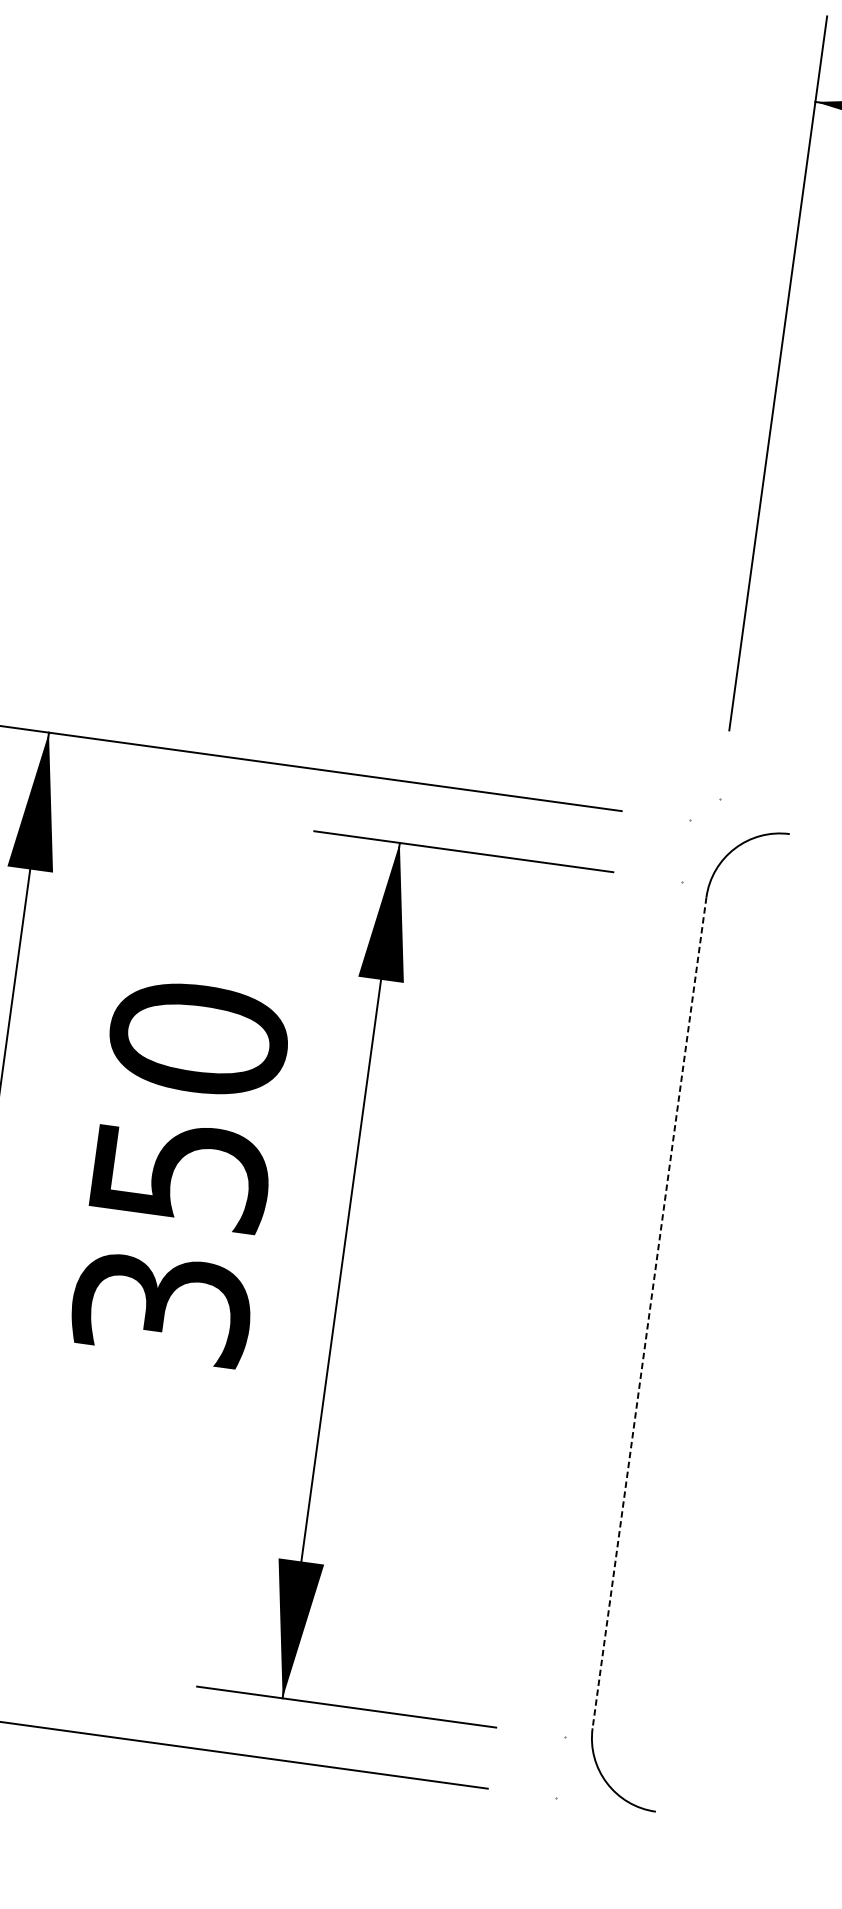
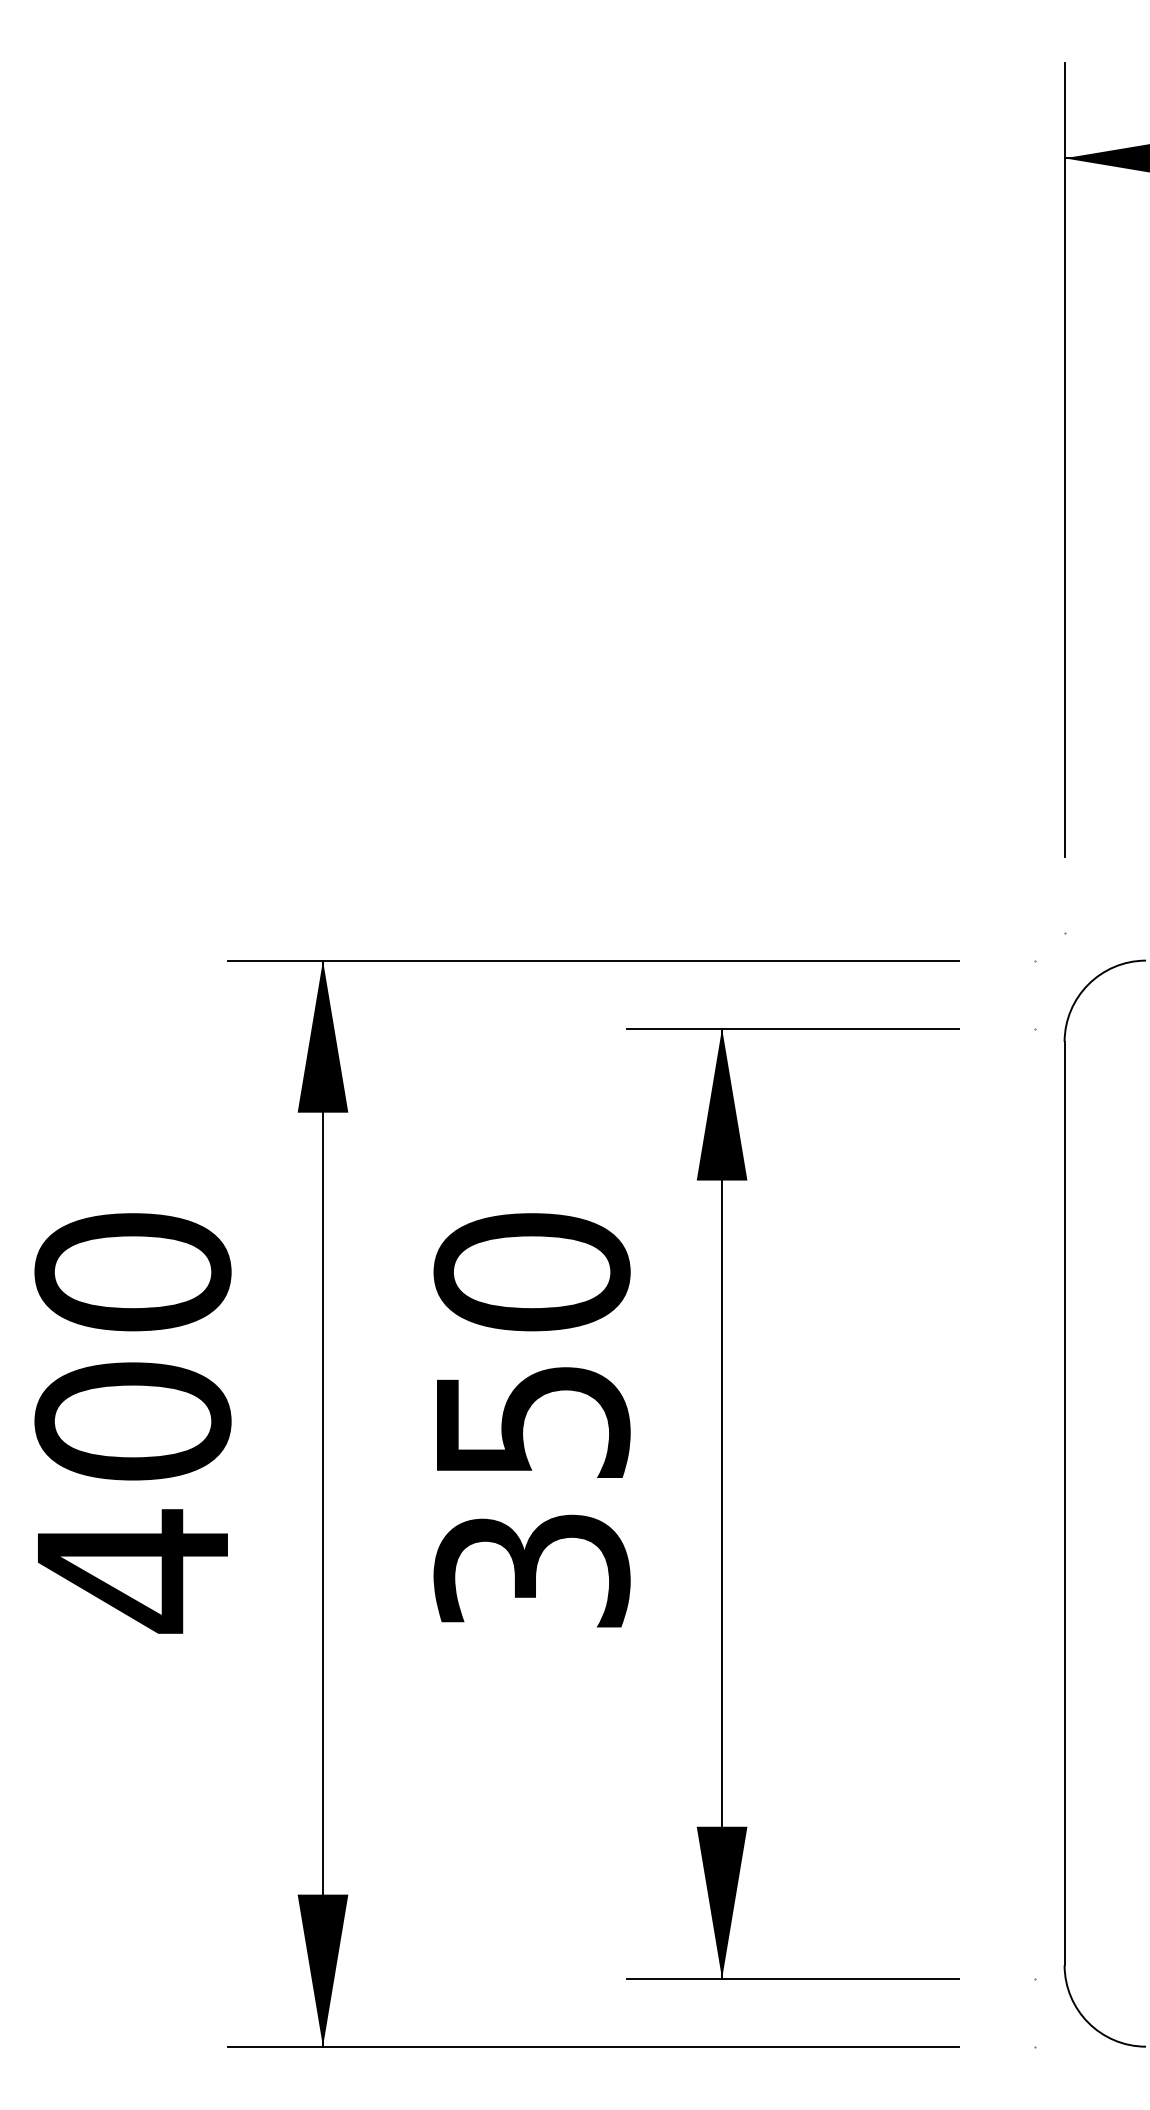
line: (649, 1312) -> (1064, 1503), dashed -> solid

